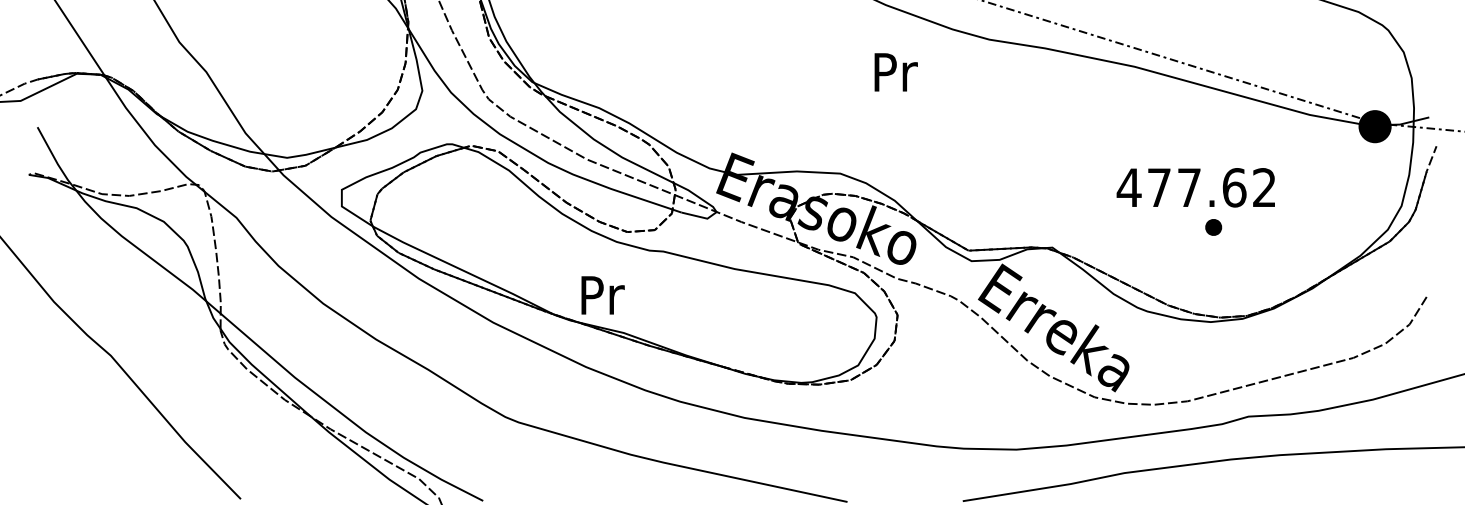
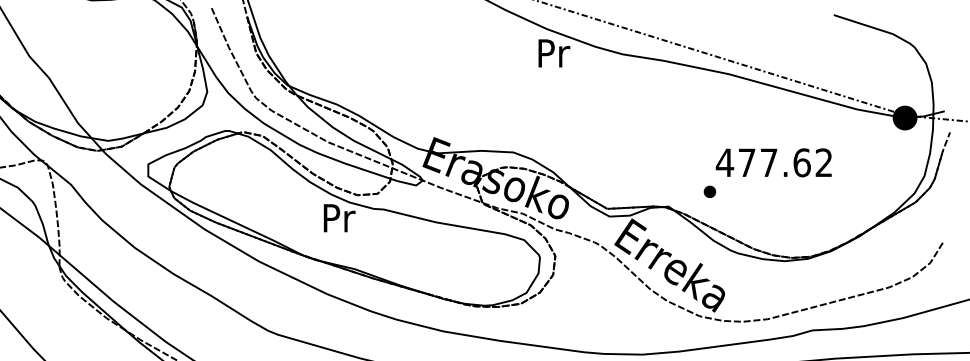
text: (895, 72) -> (553, 53), moved
part: (1213, 227) -> (709, 191), moved
text: (602, 295) -> (339, 218), moved

